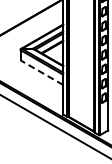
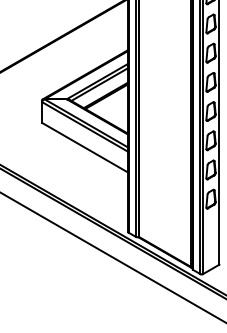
line: (41, 72) -> (84, 147), dashed -> solid

